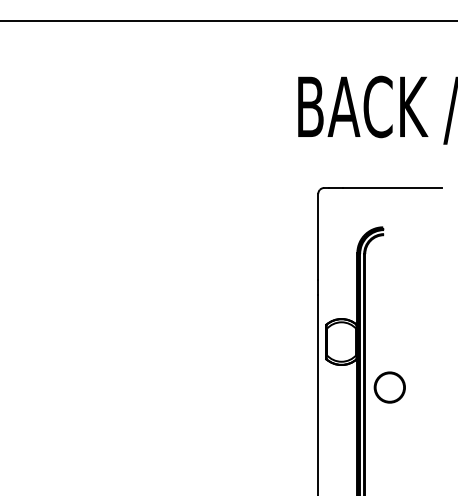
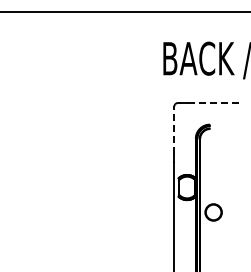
line: (393, 188) -> (215, 103), solid -> dashed
line: (318, 237) -> (174, 130), solid -> dashed

